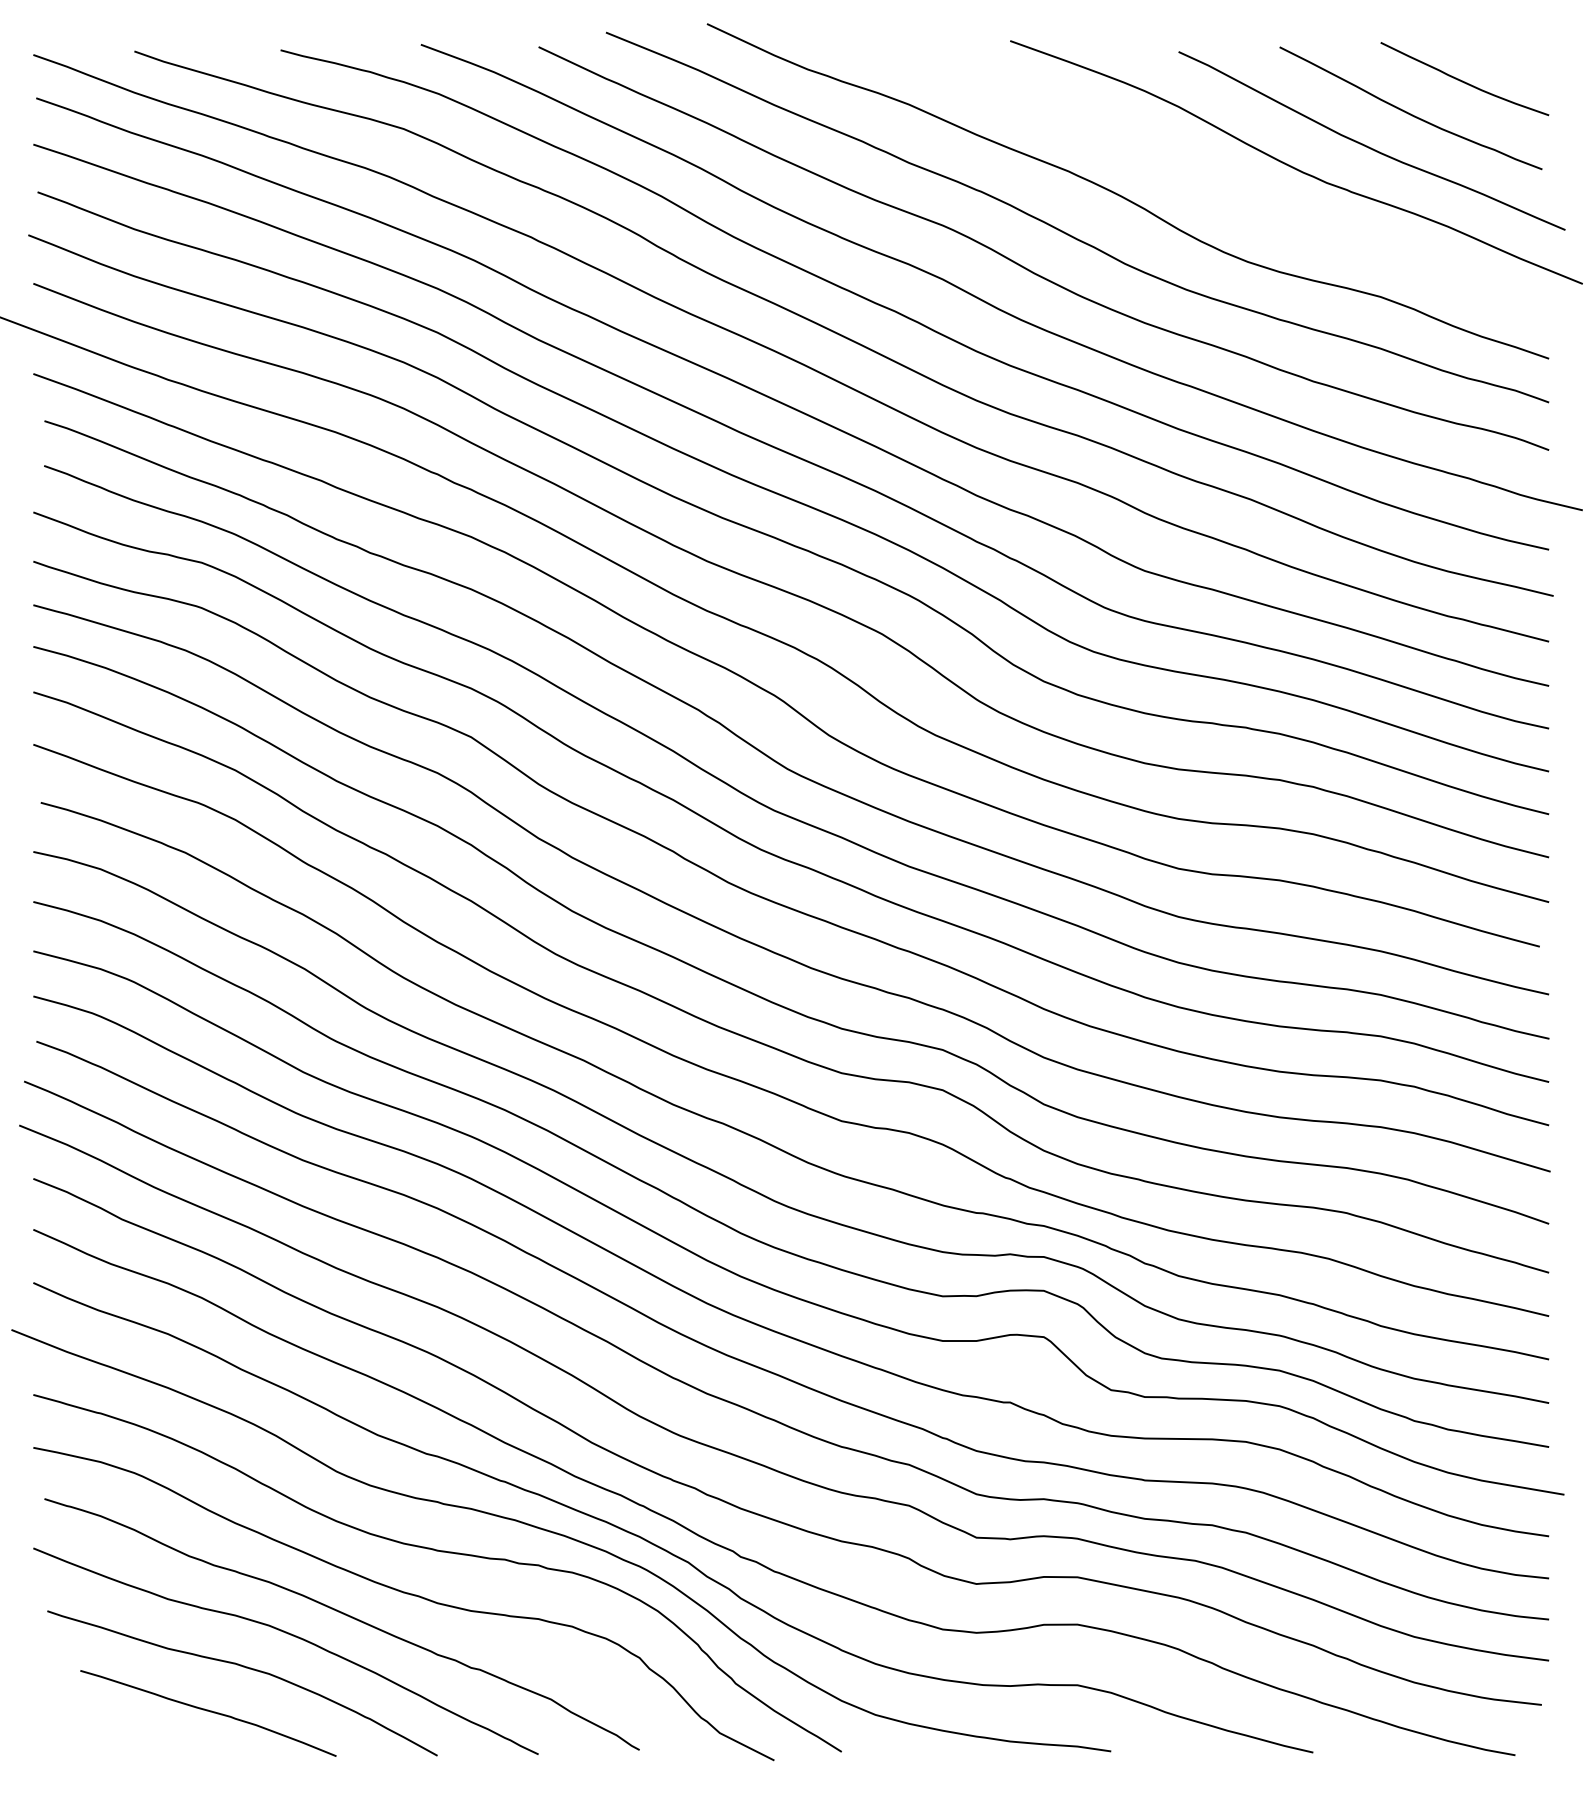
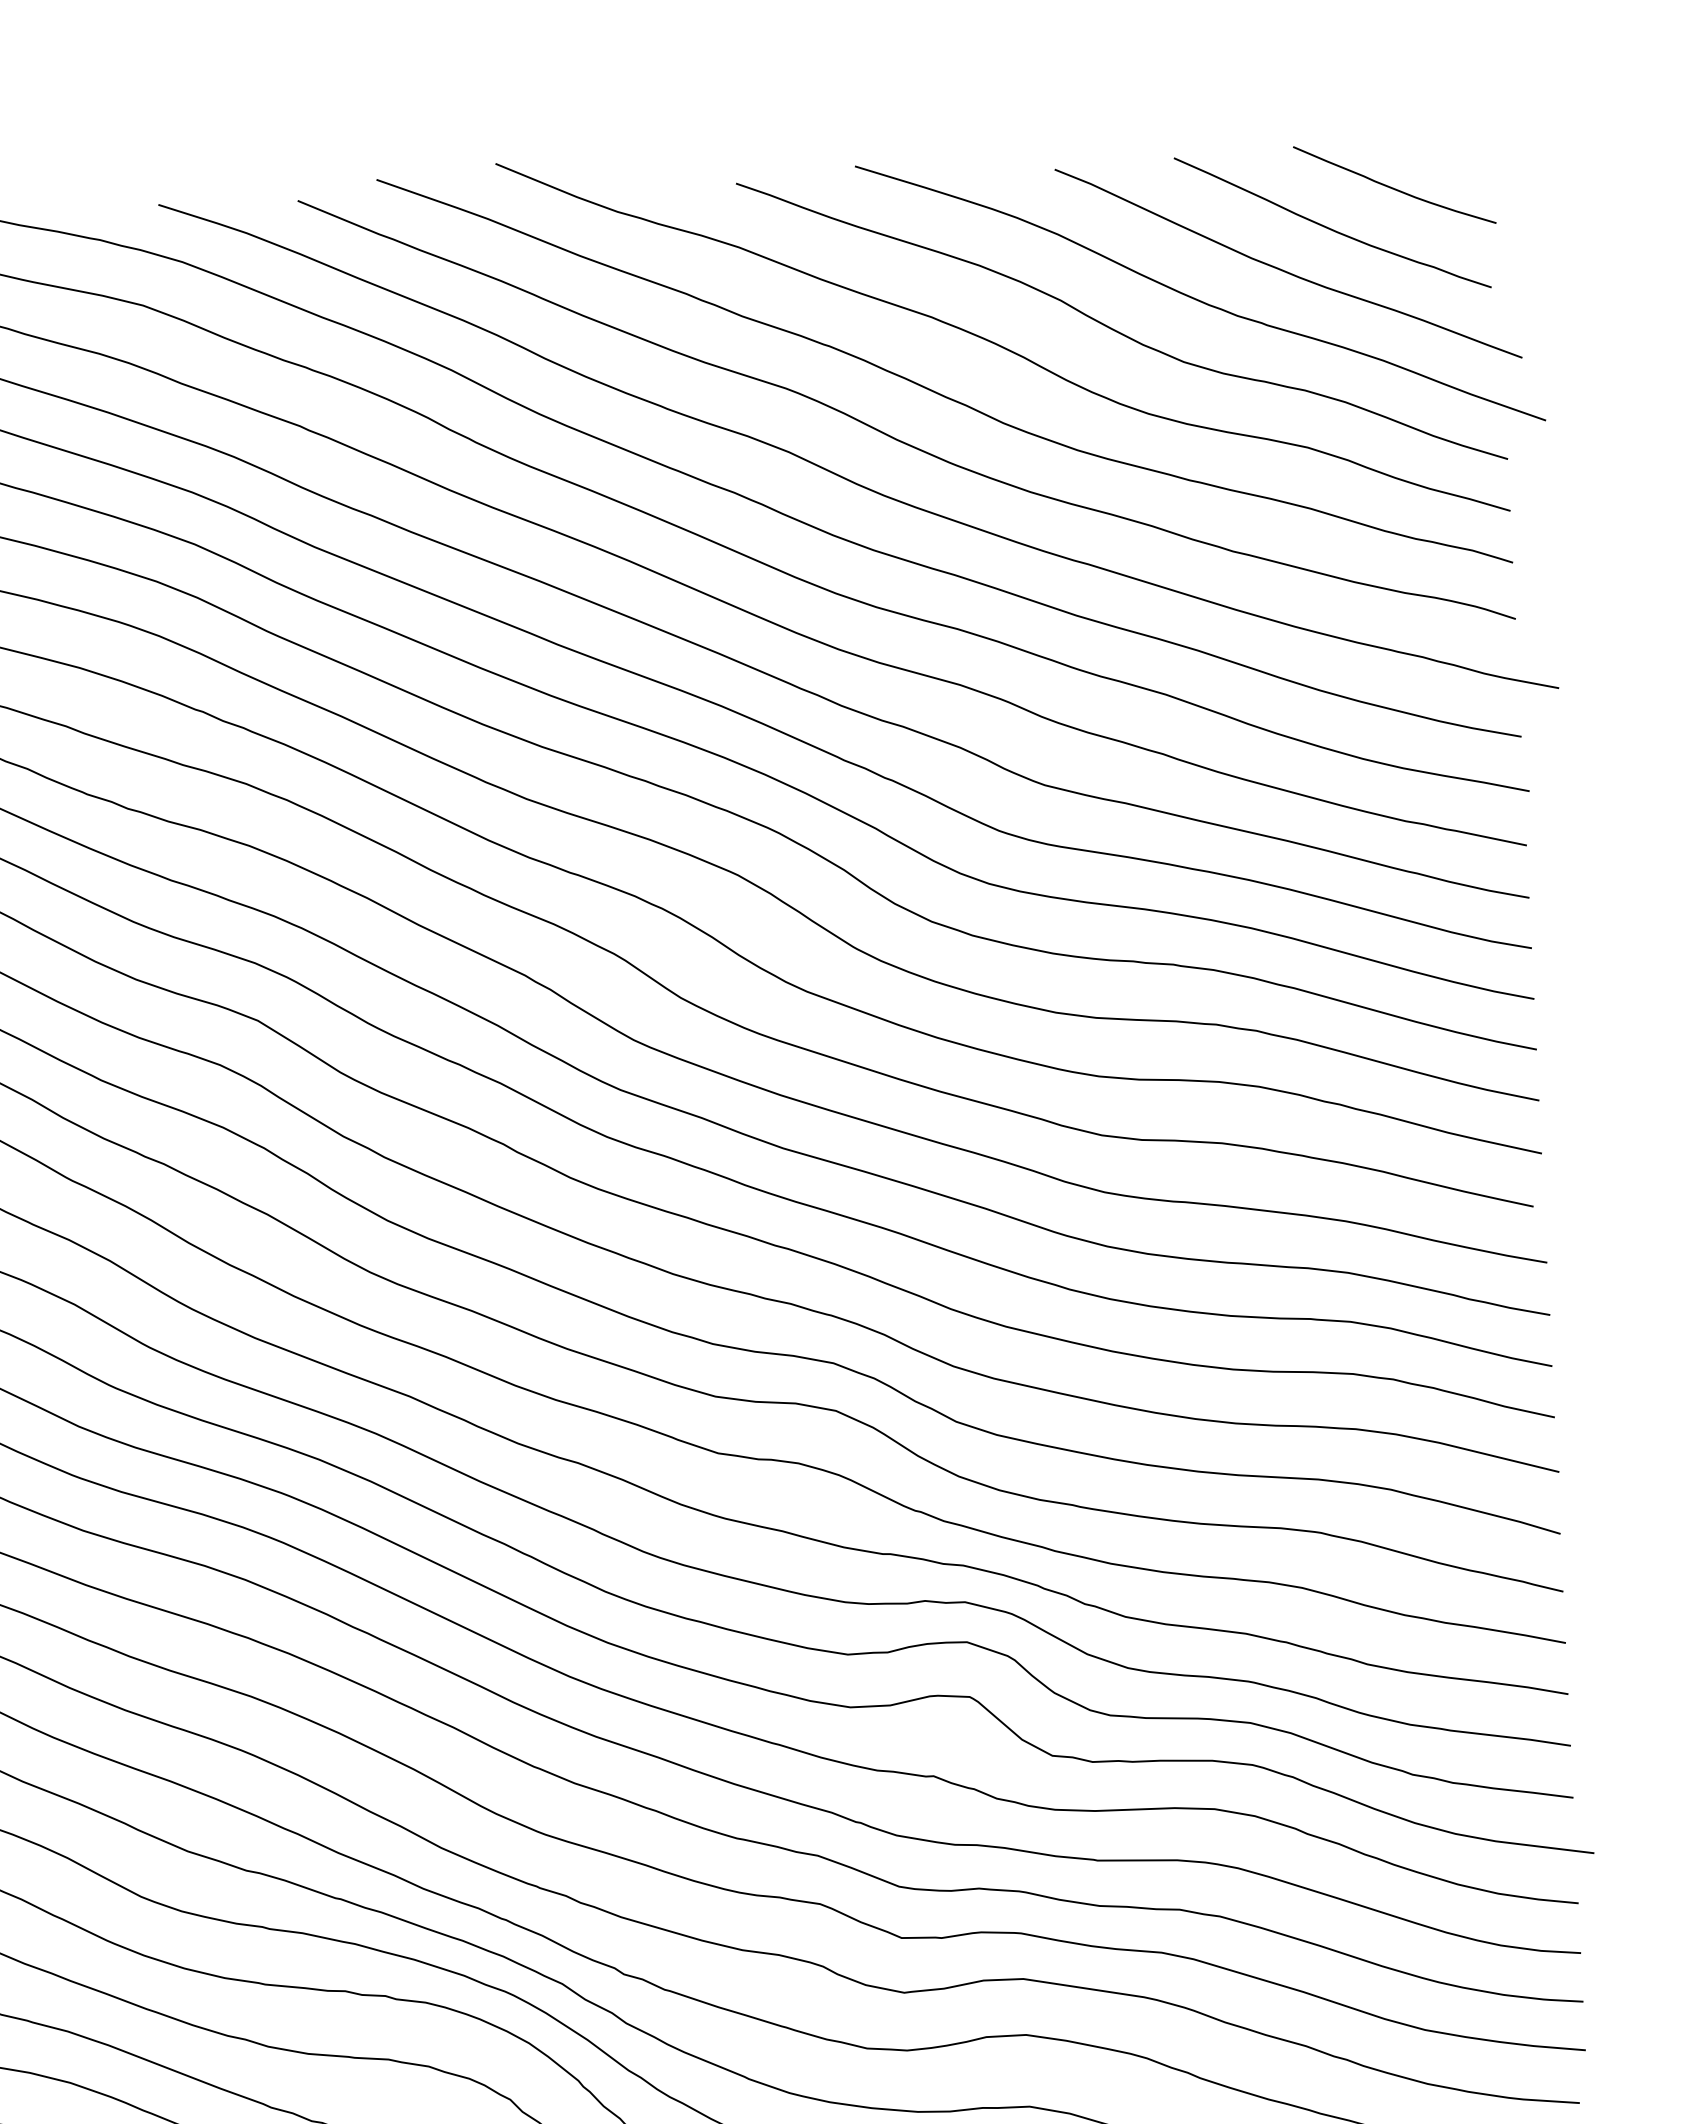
curve: (1225, 190) -> (1118, 330), added

